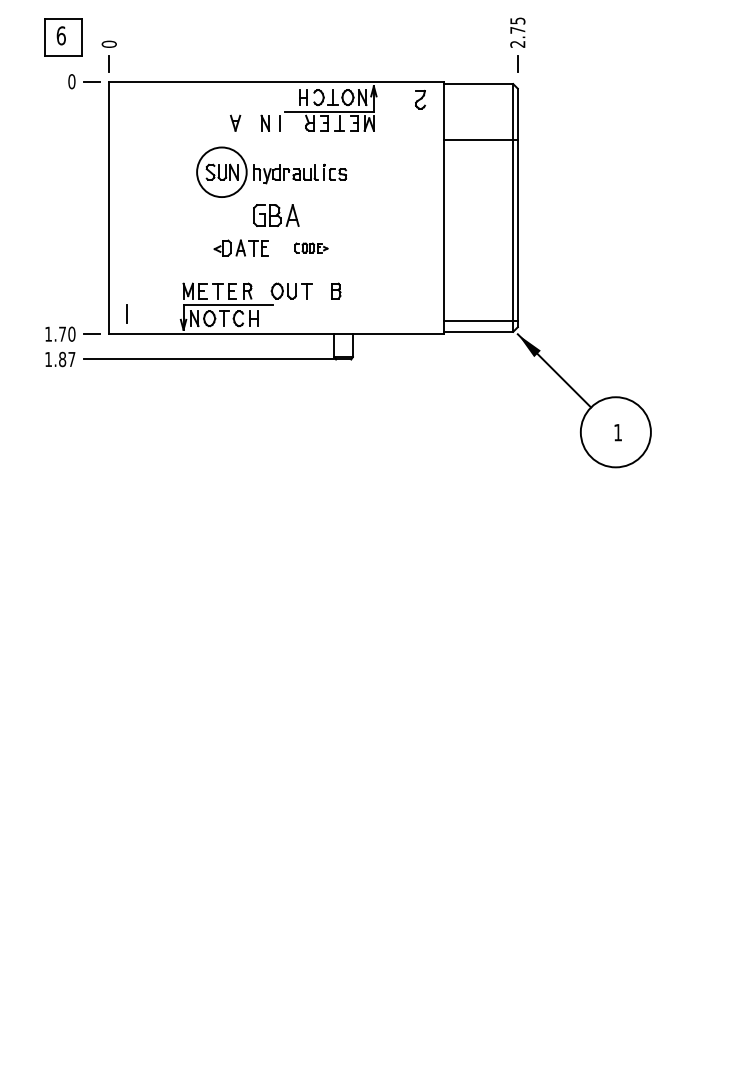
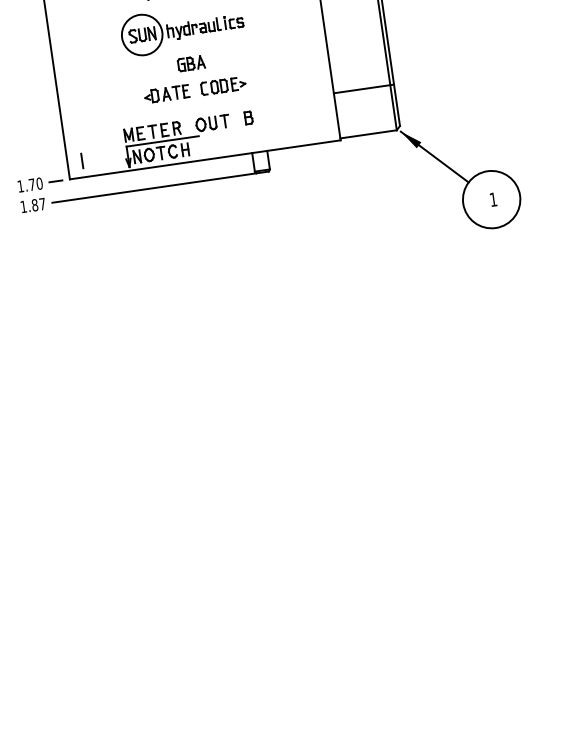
part: (276, 214) -> (191, 62), size x0.71
part: (311, 247) -> (223, 85), size x1.67
line: (480, 321) -> (363, 89), moved

